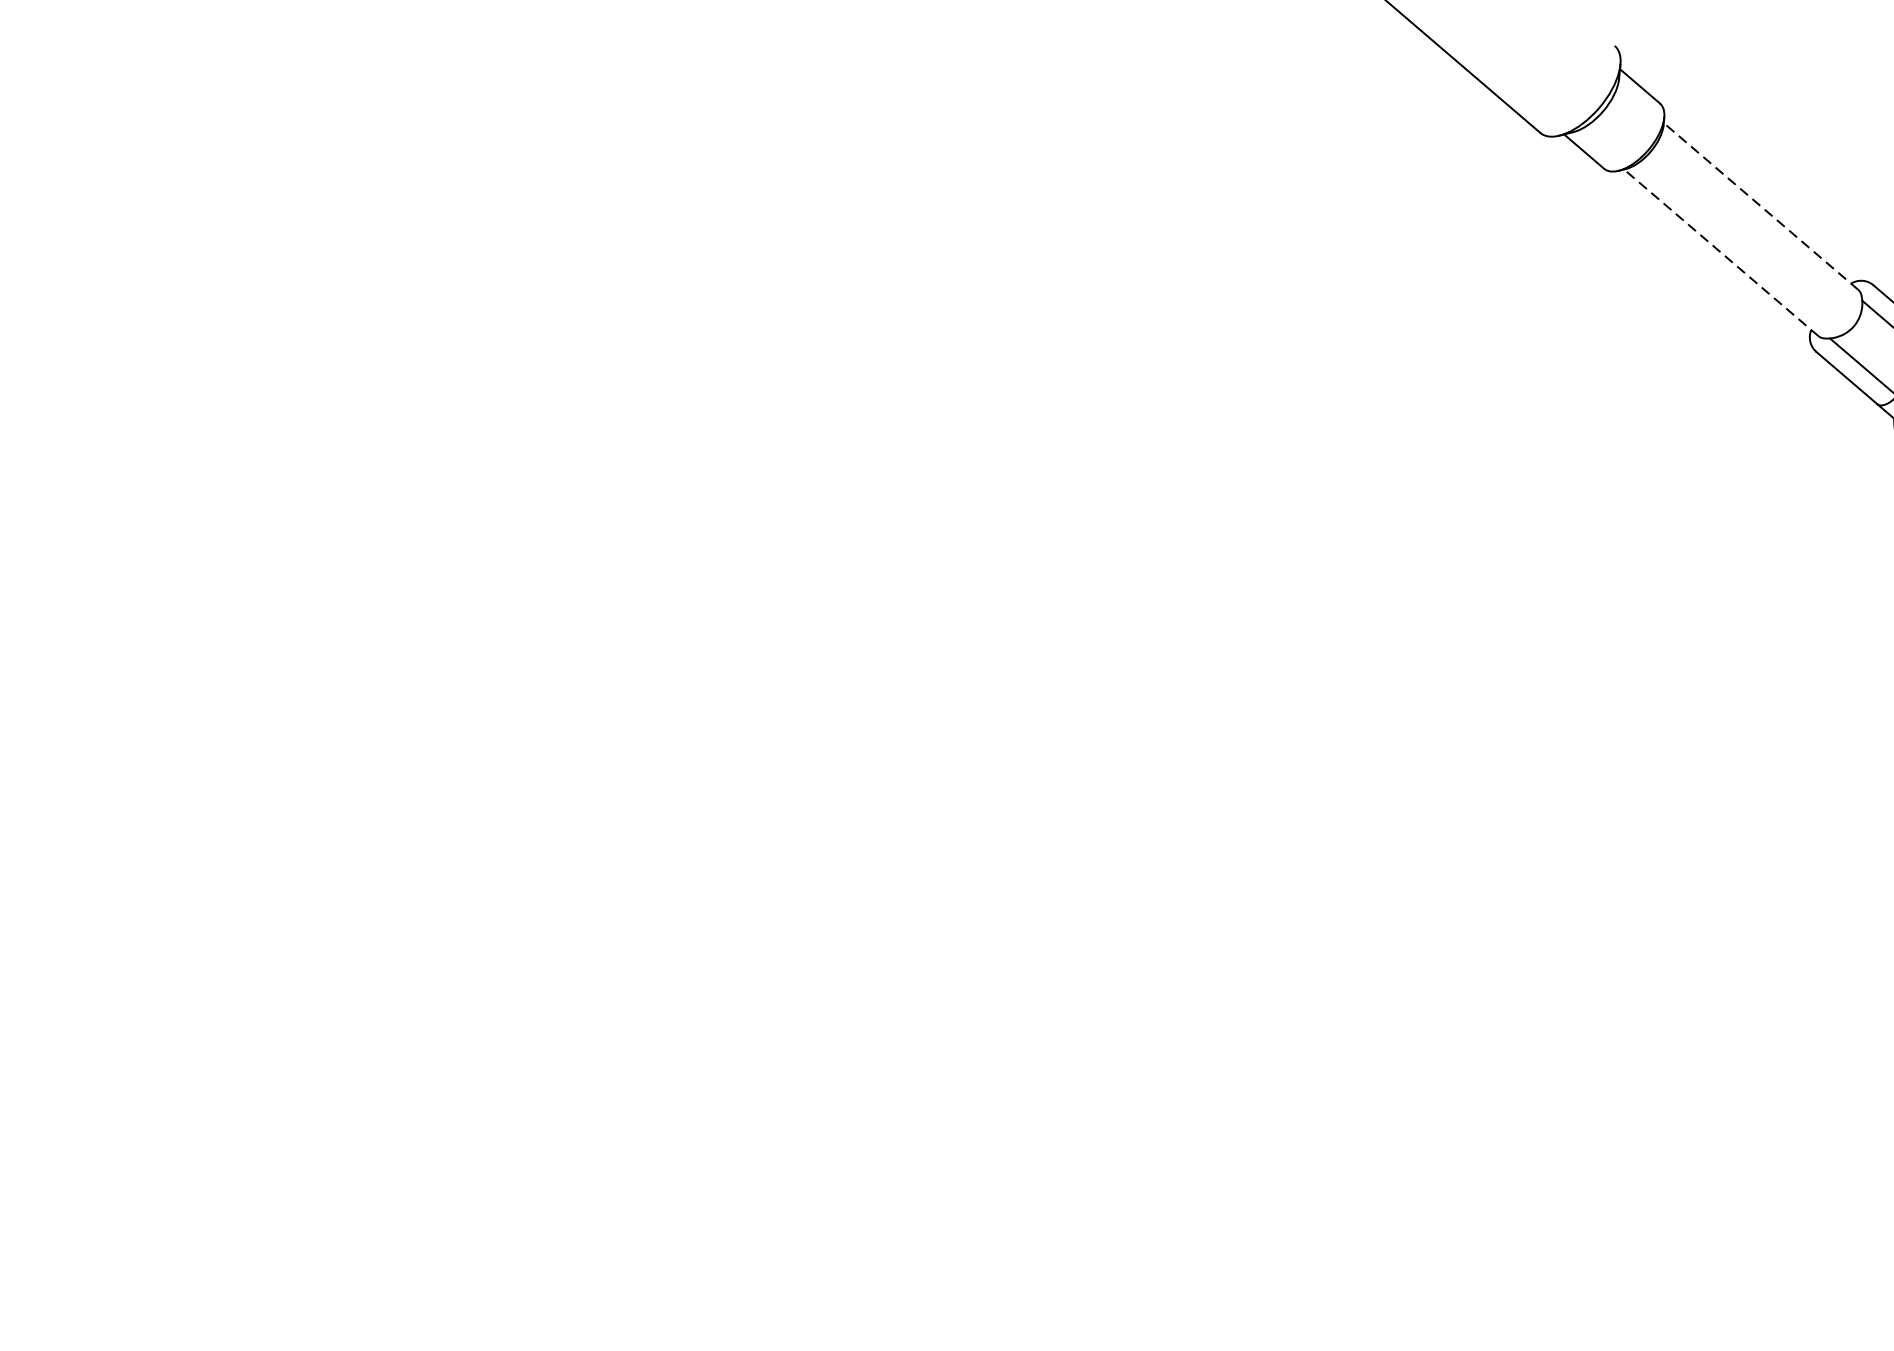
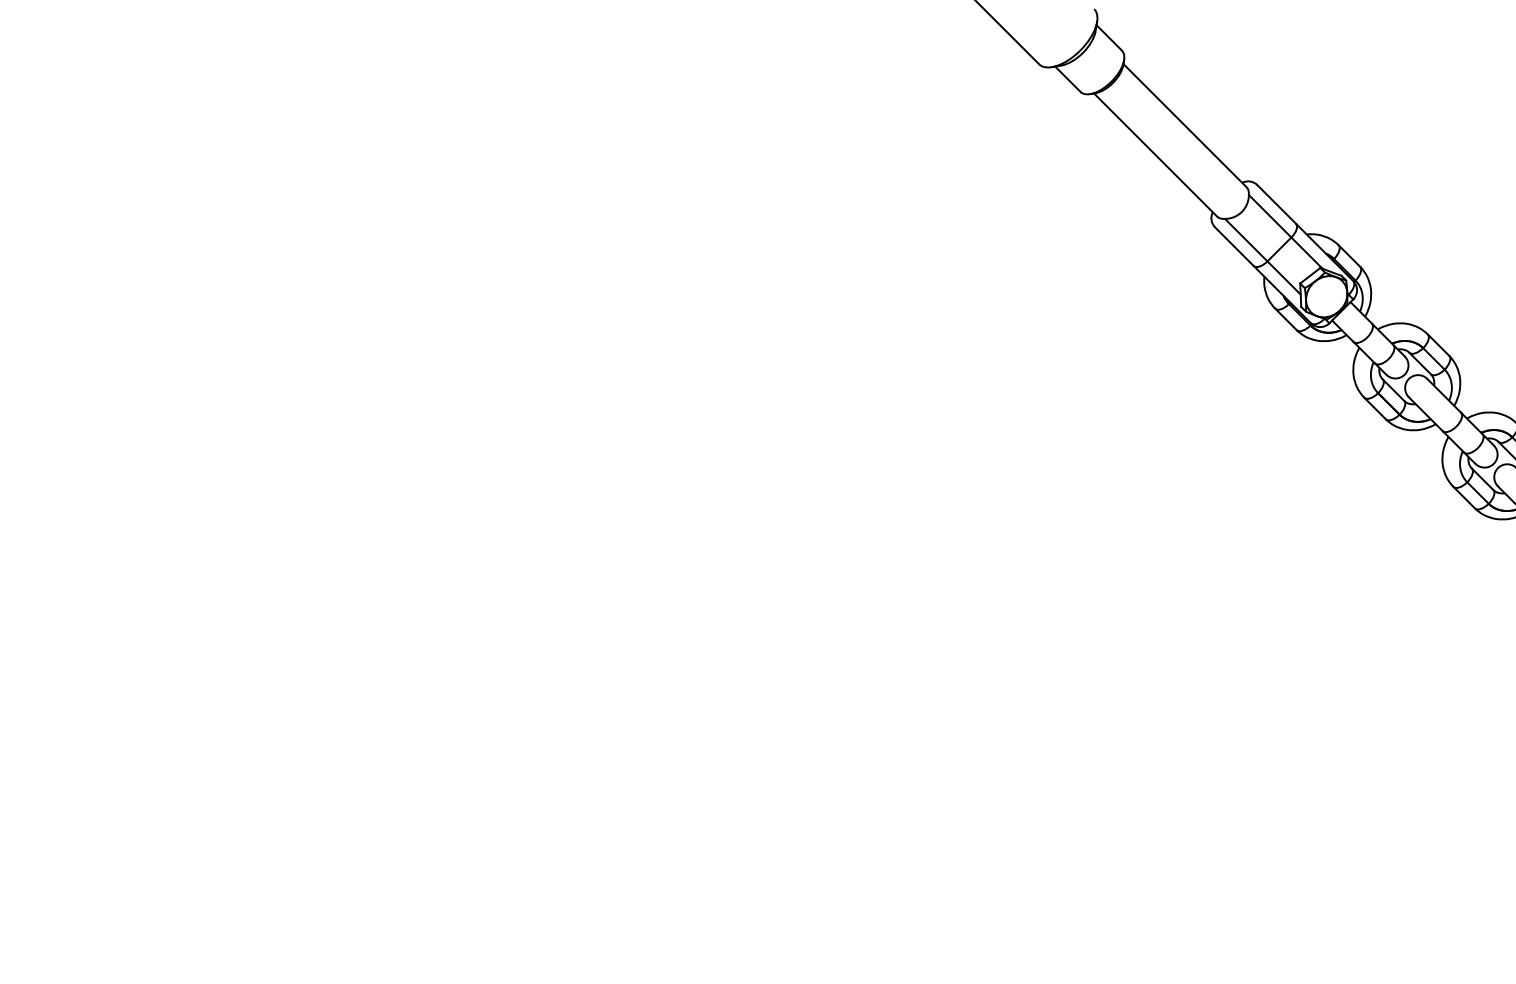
line: (1760, 206) -> (1184, 125), dashed -> solid
line: (1720, 251) -> (1155, 154), dashed -> solid

